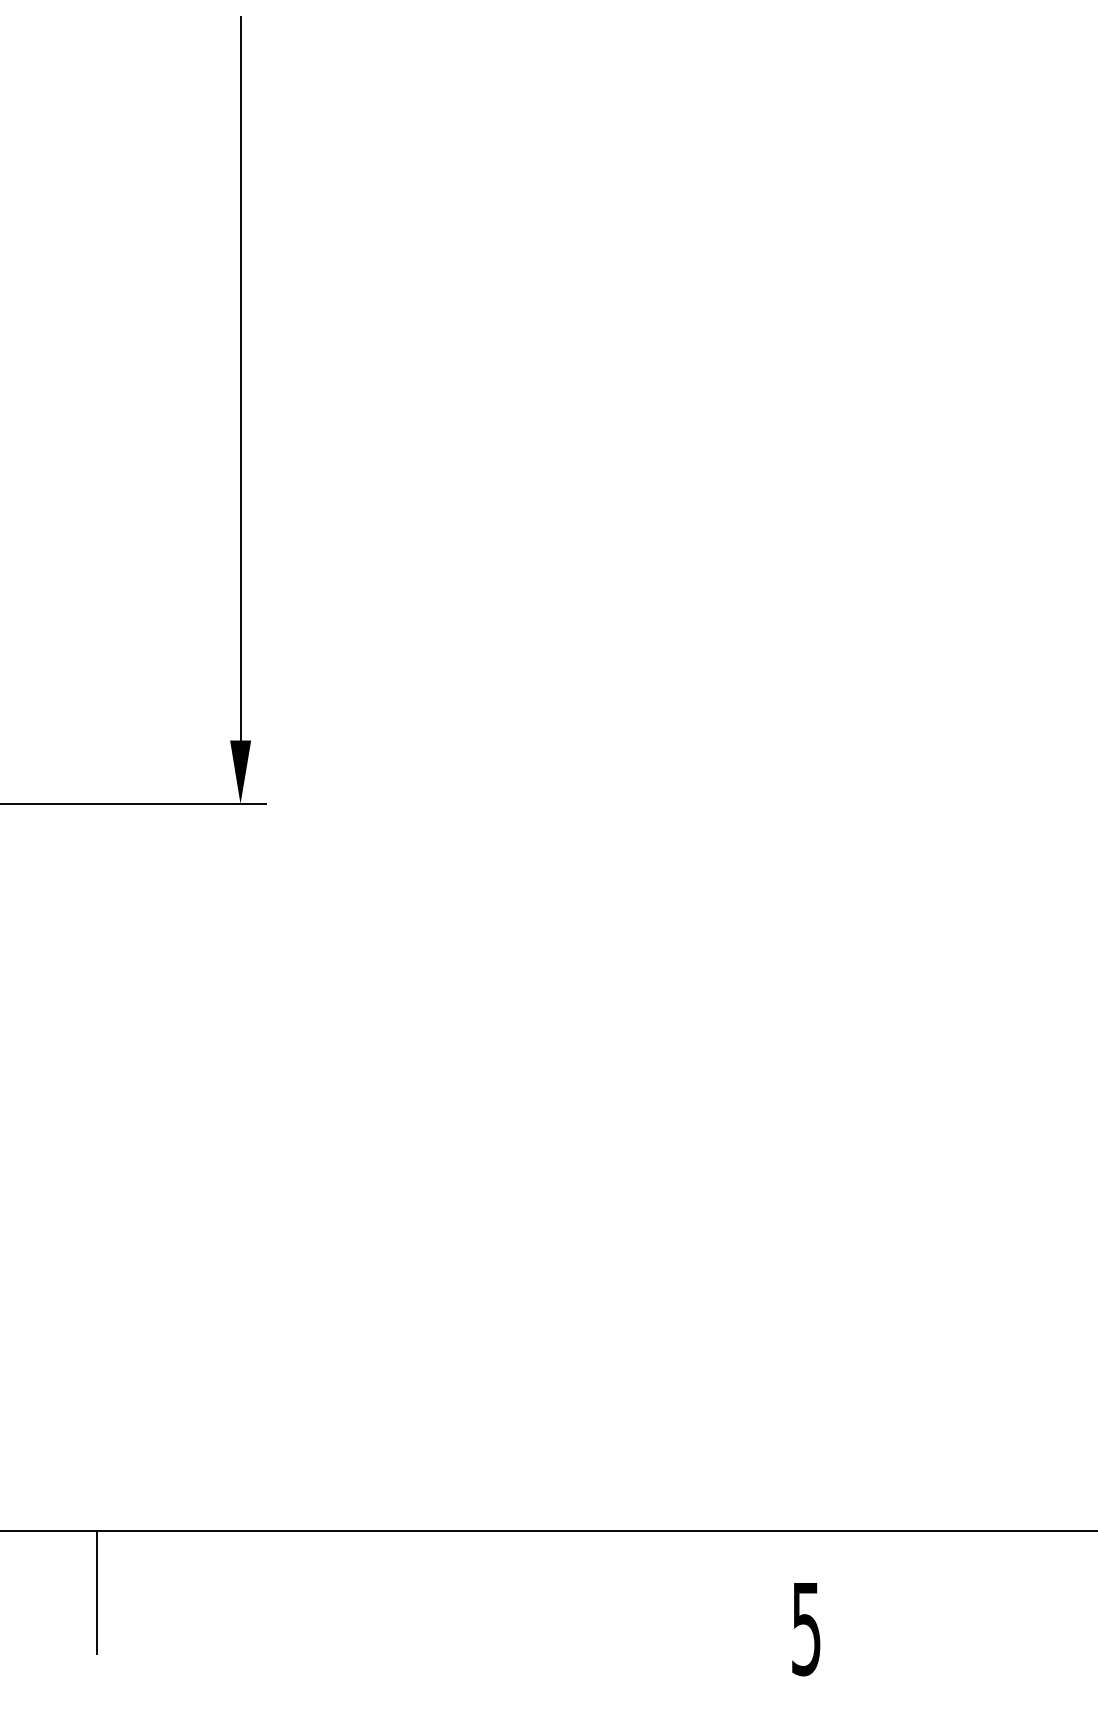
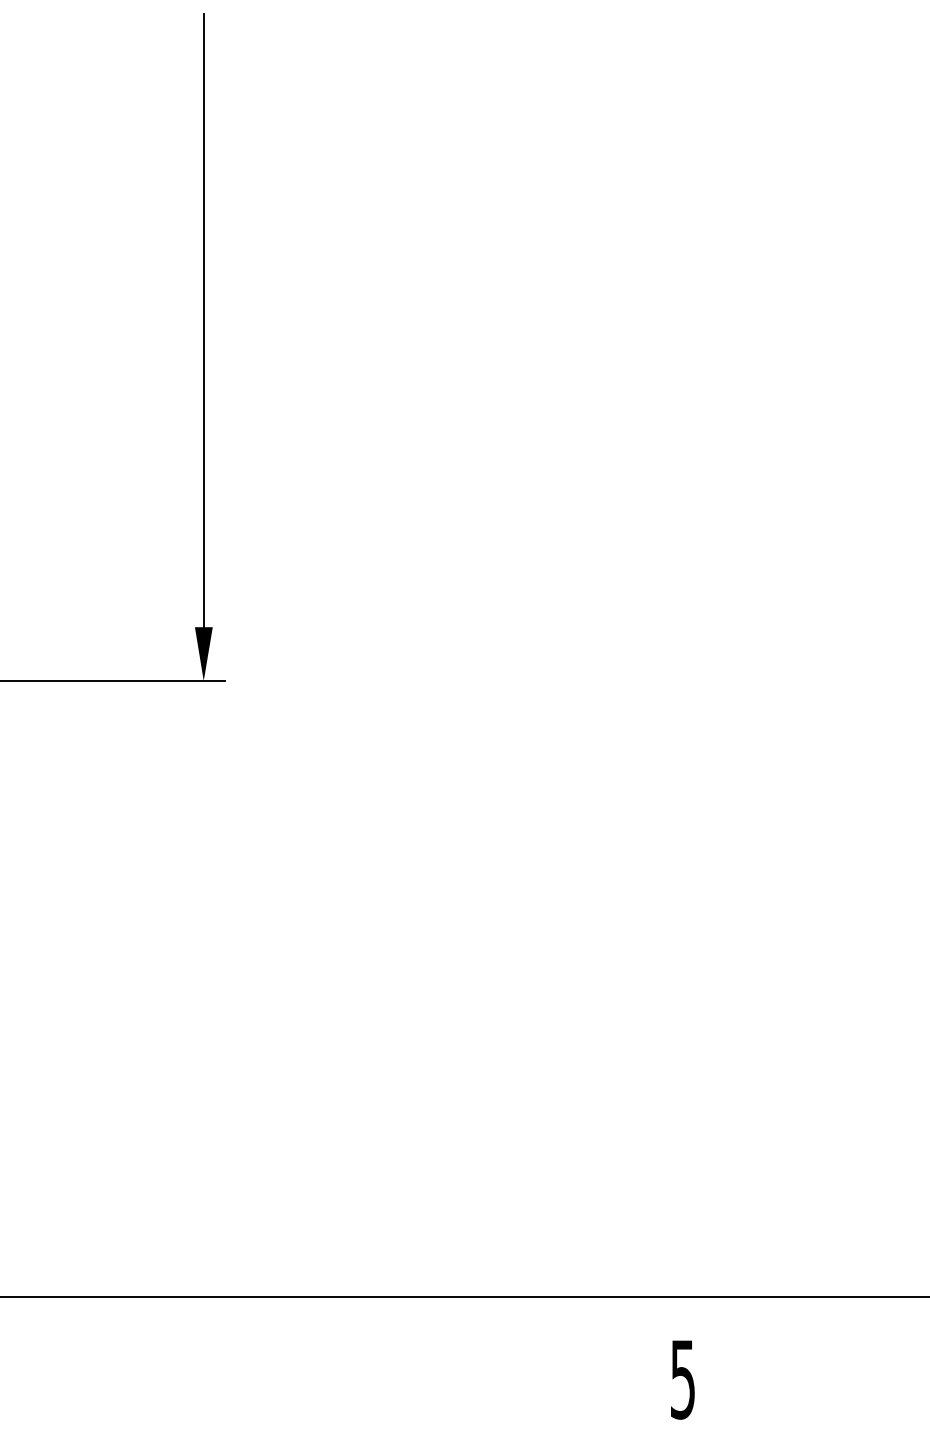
line: (96, 1592) -> (81, 1348), removed

